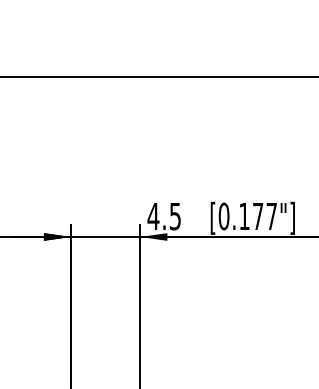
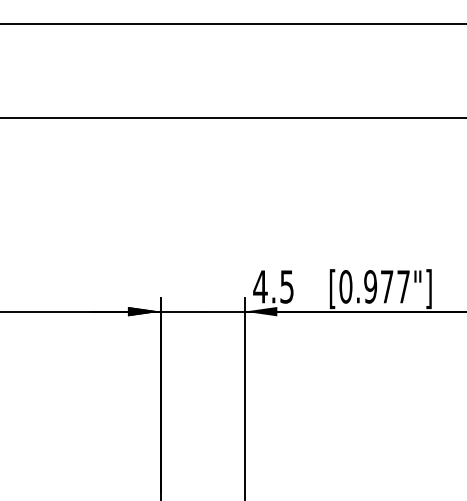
text: (244, 216) -> (370, 286), [0.177"] -> [0.977"]

